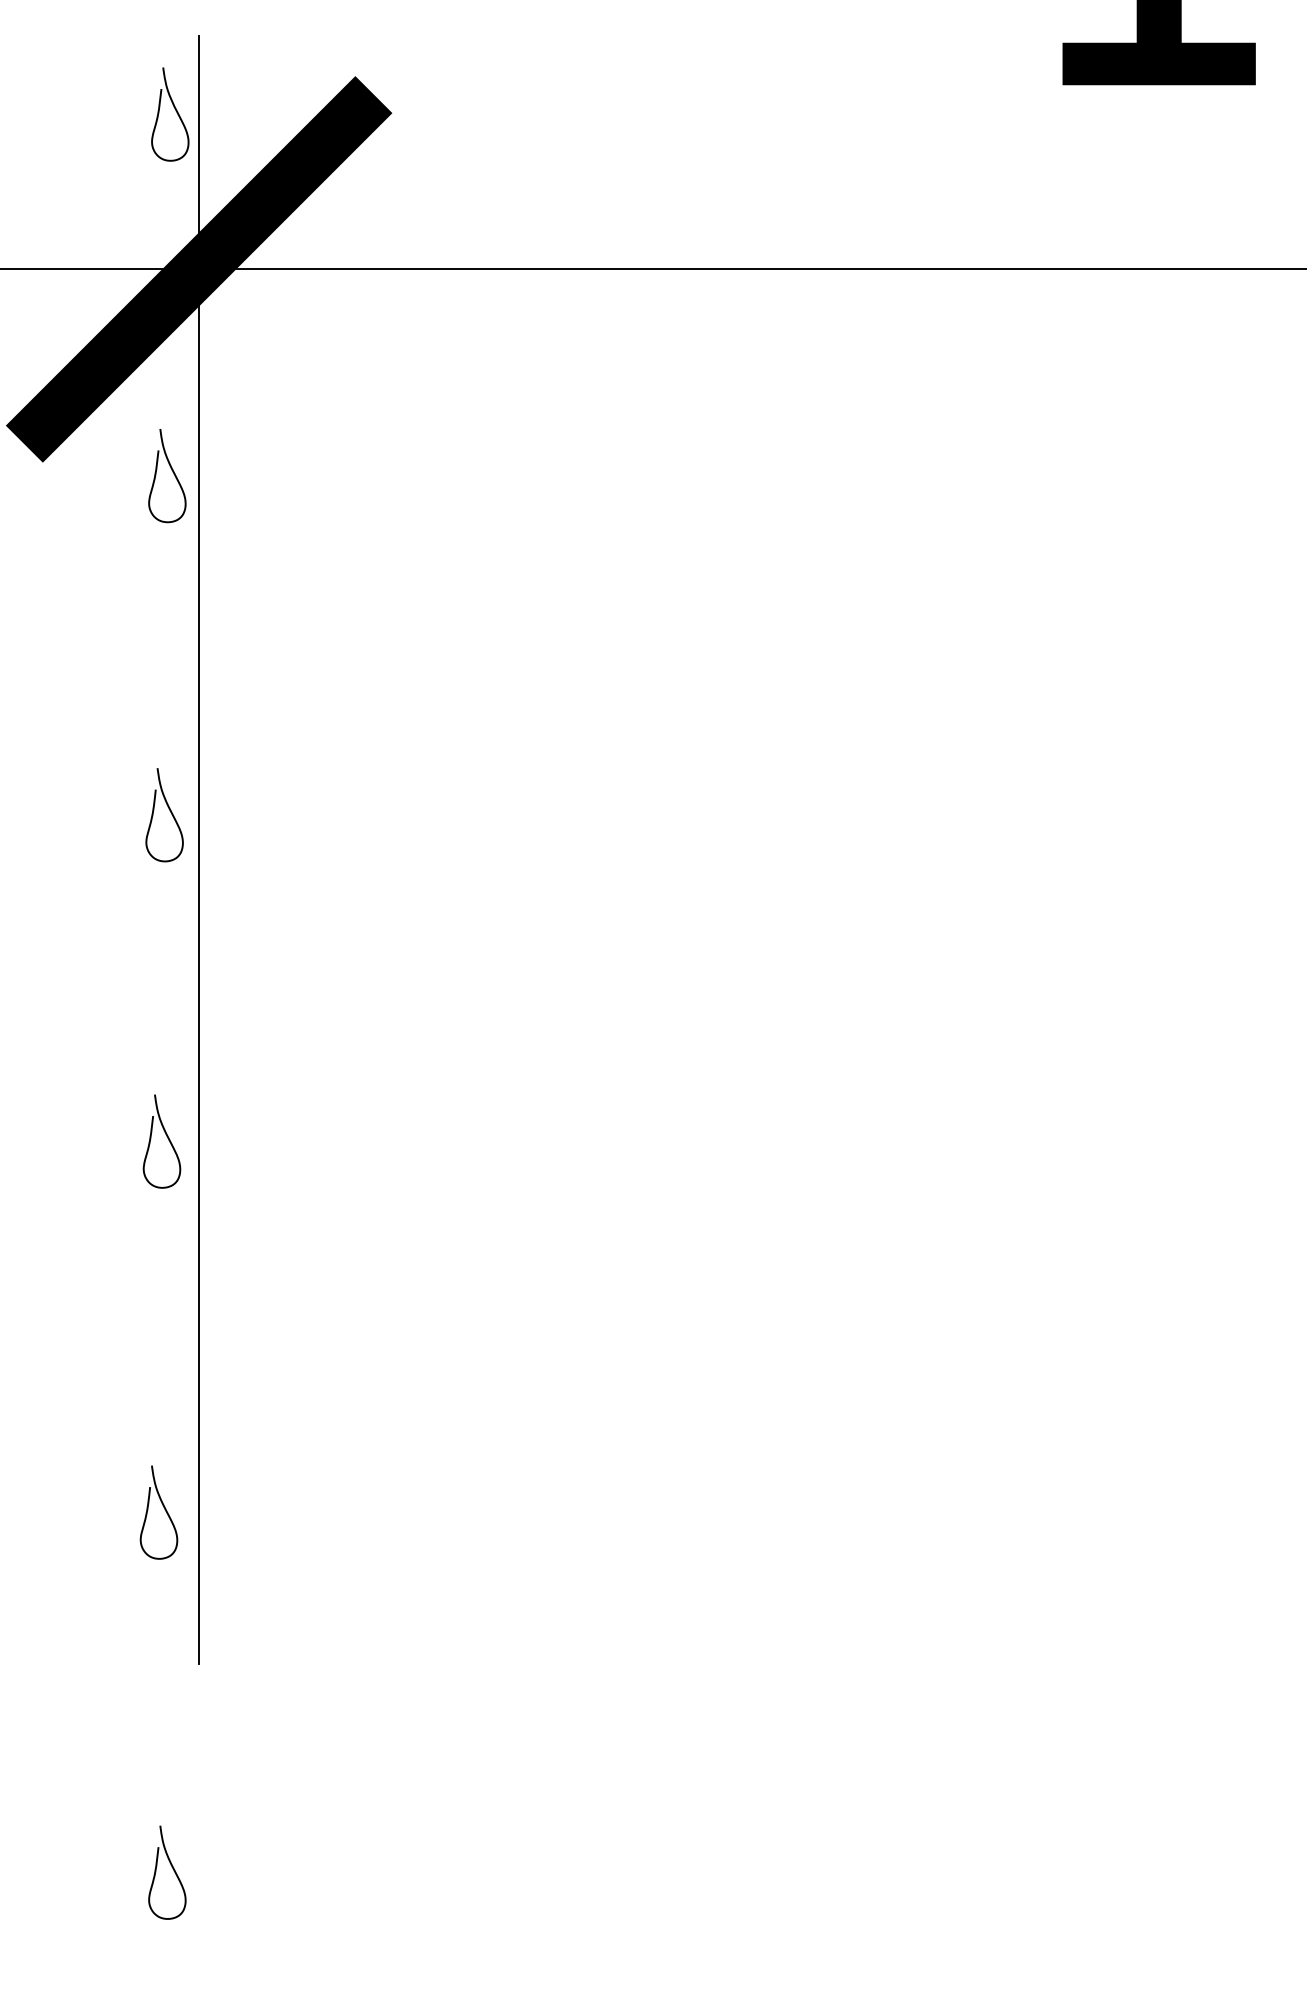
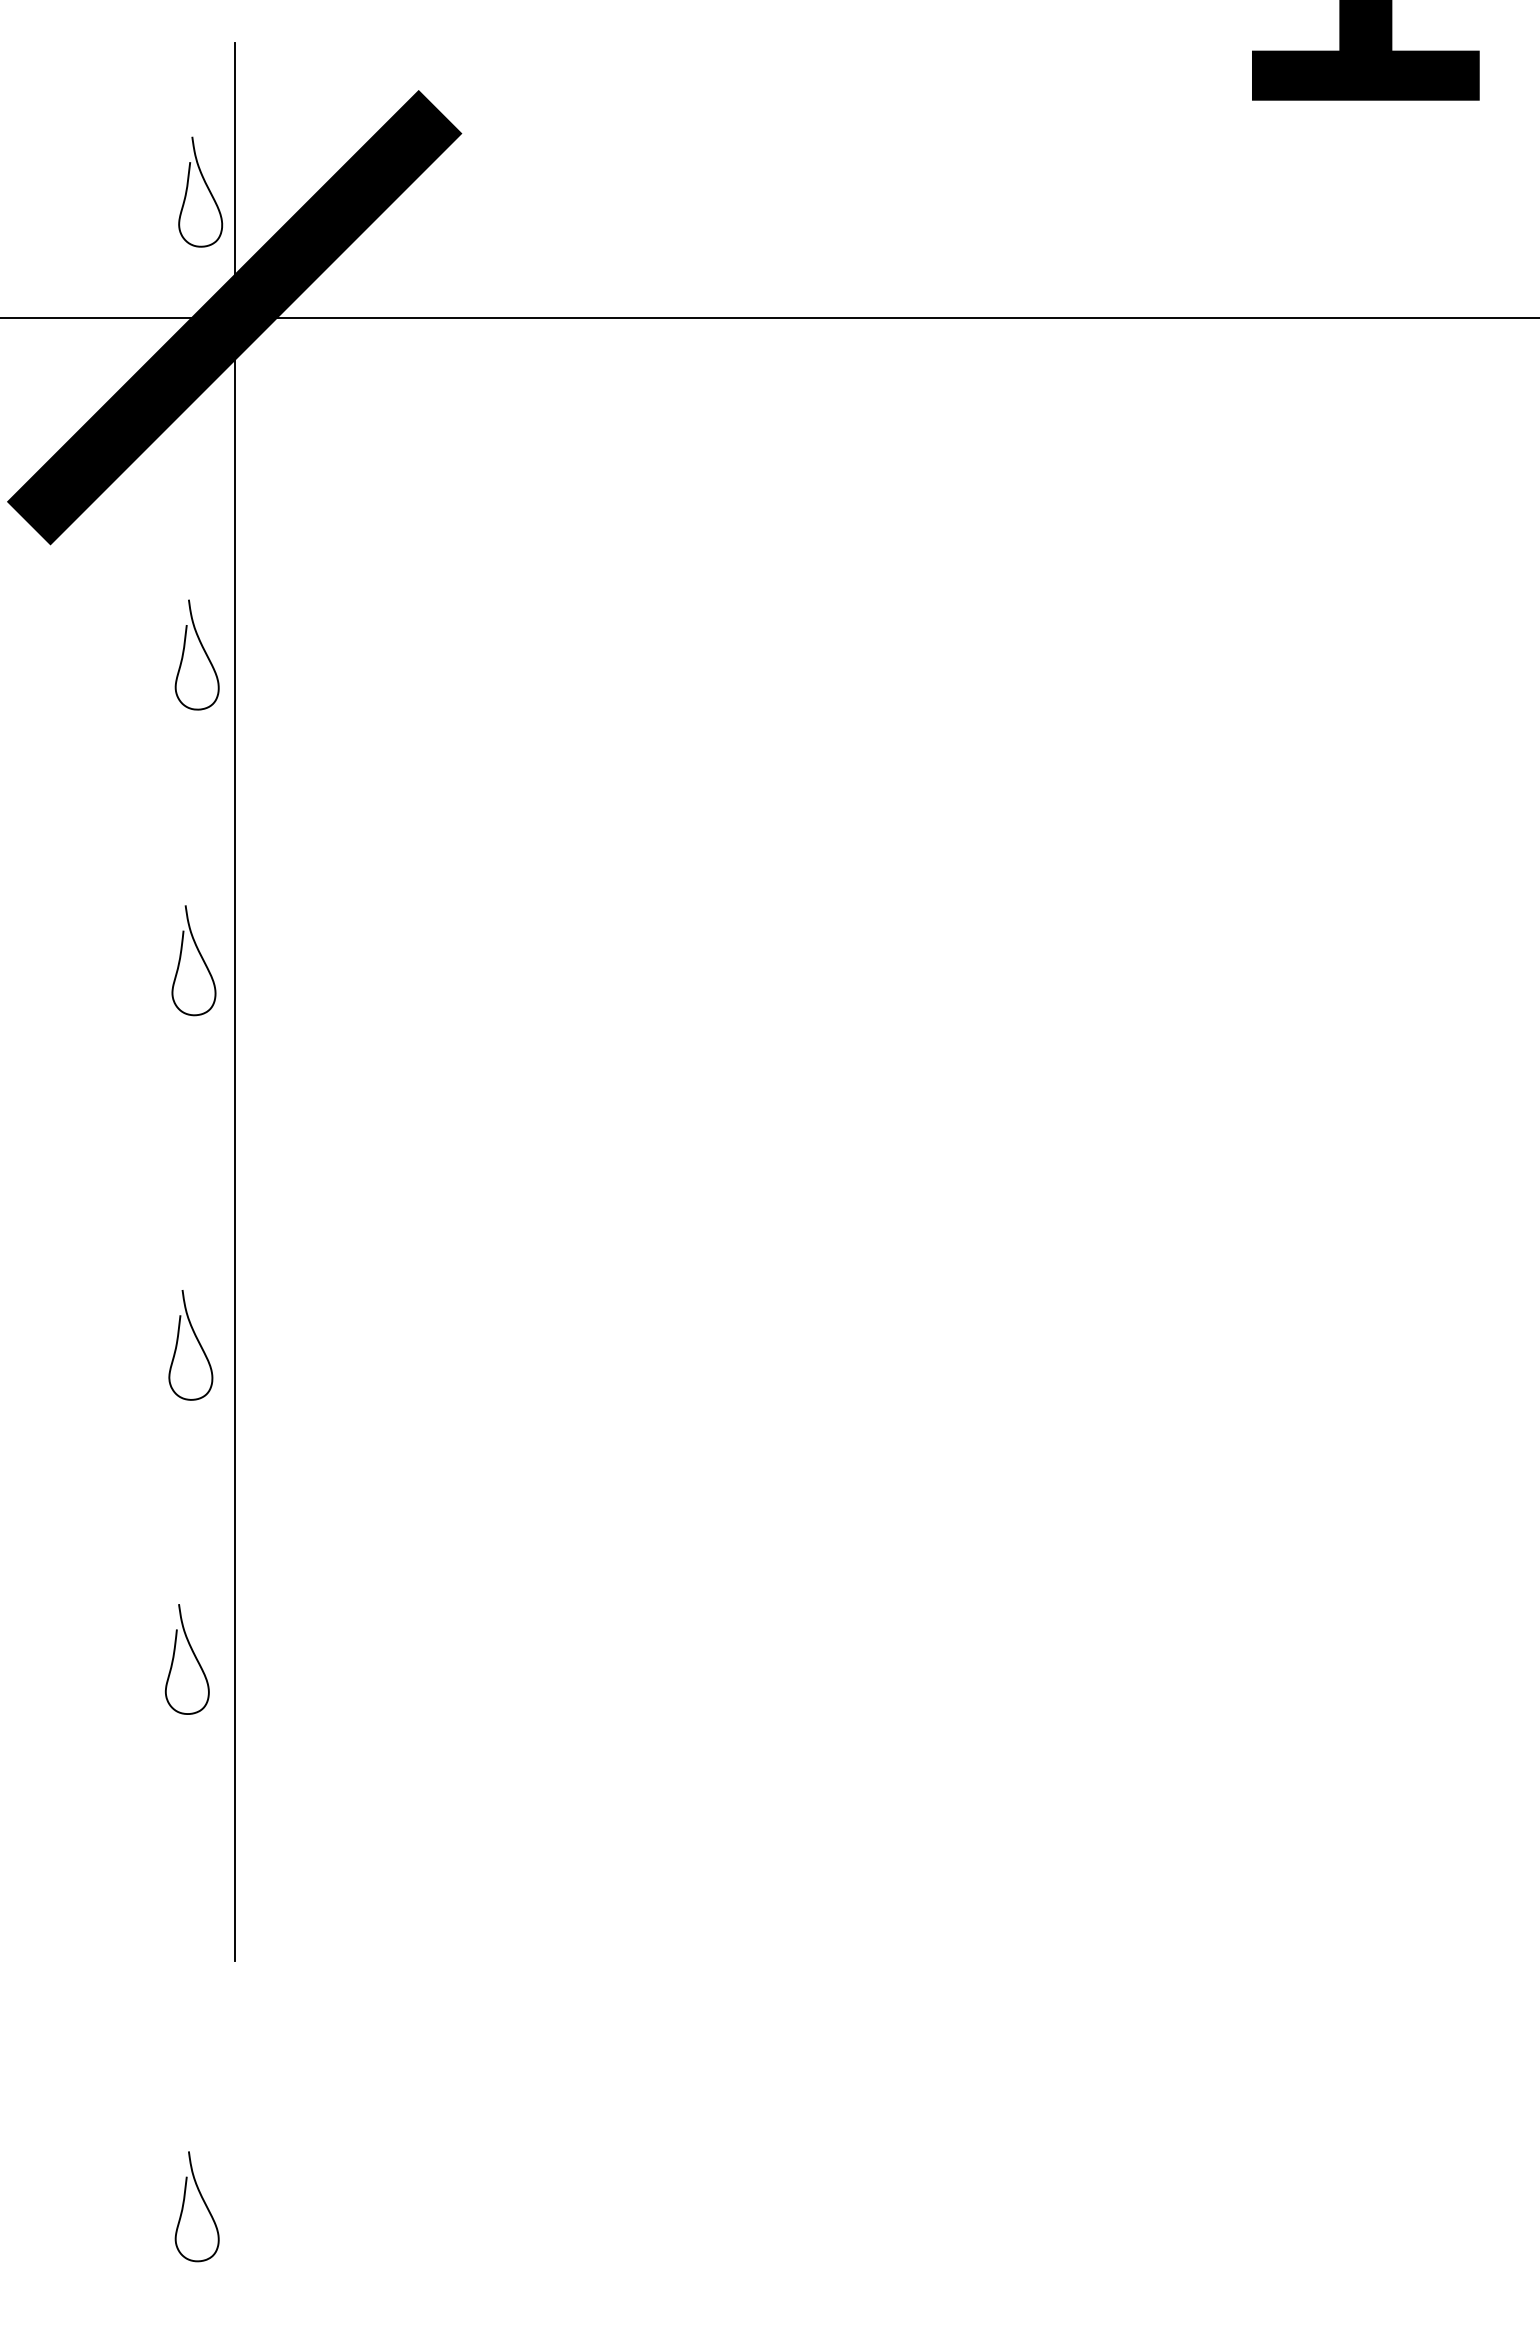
curve: (175, 110) -> (206, 187), moved
curve: (172, 472) -> (203, 650), moved
curve: (164, 1509) -> (193, 1655), moved

